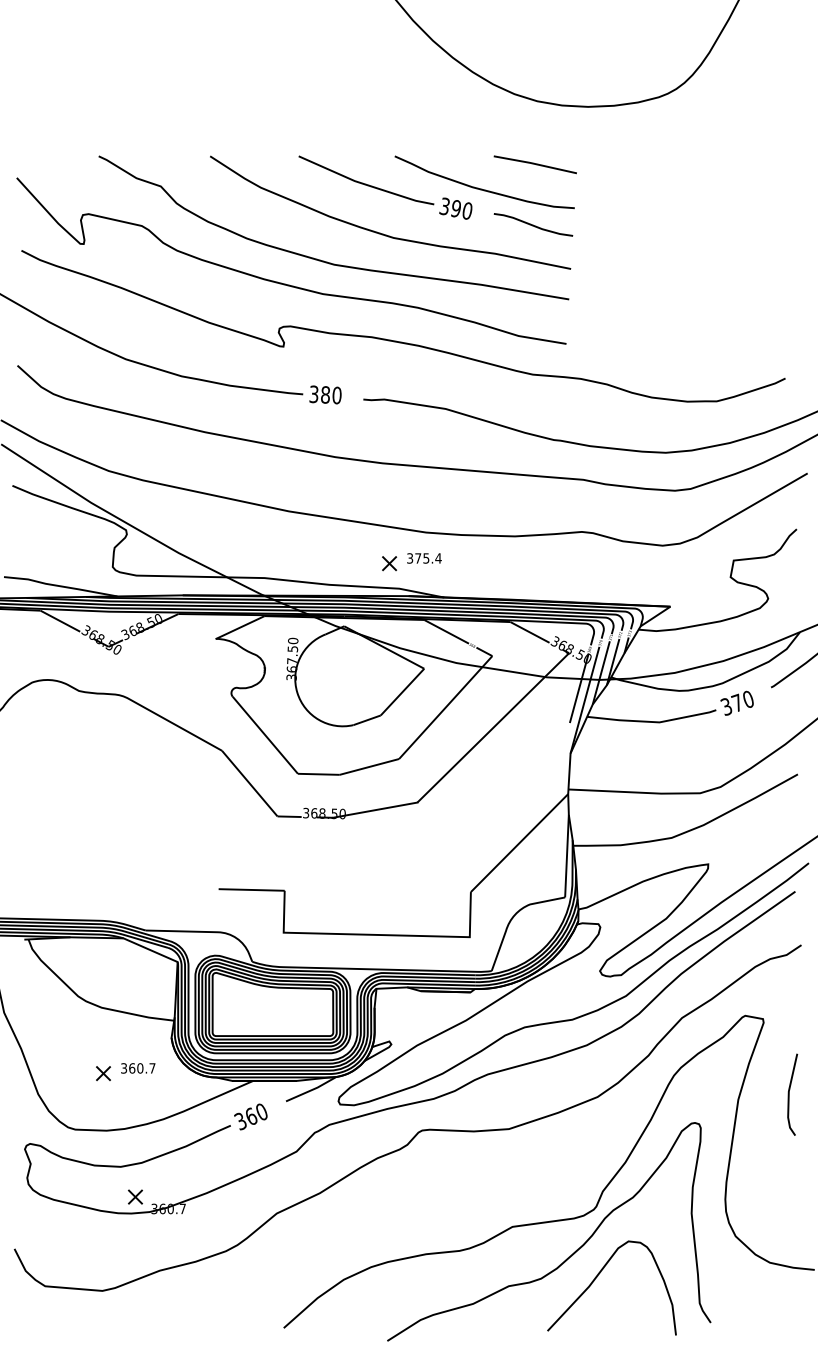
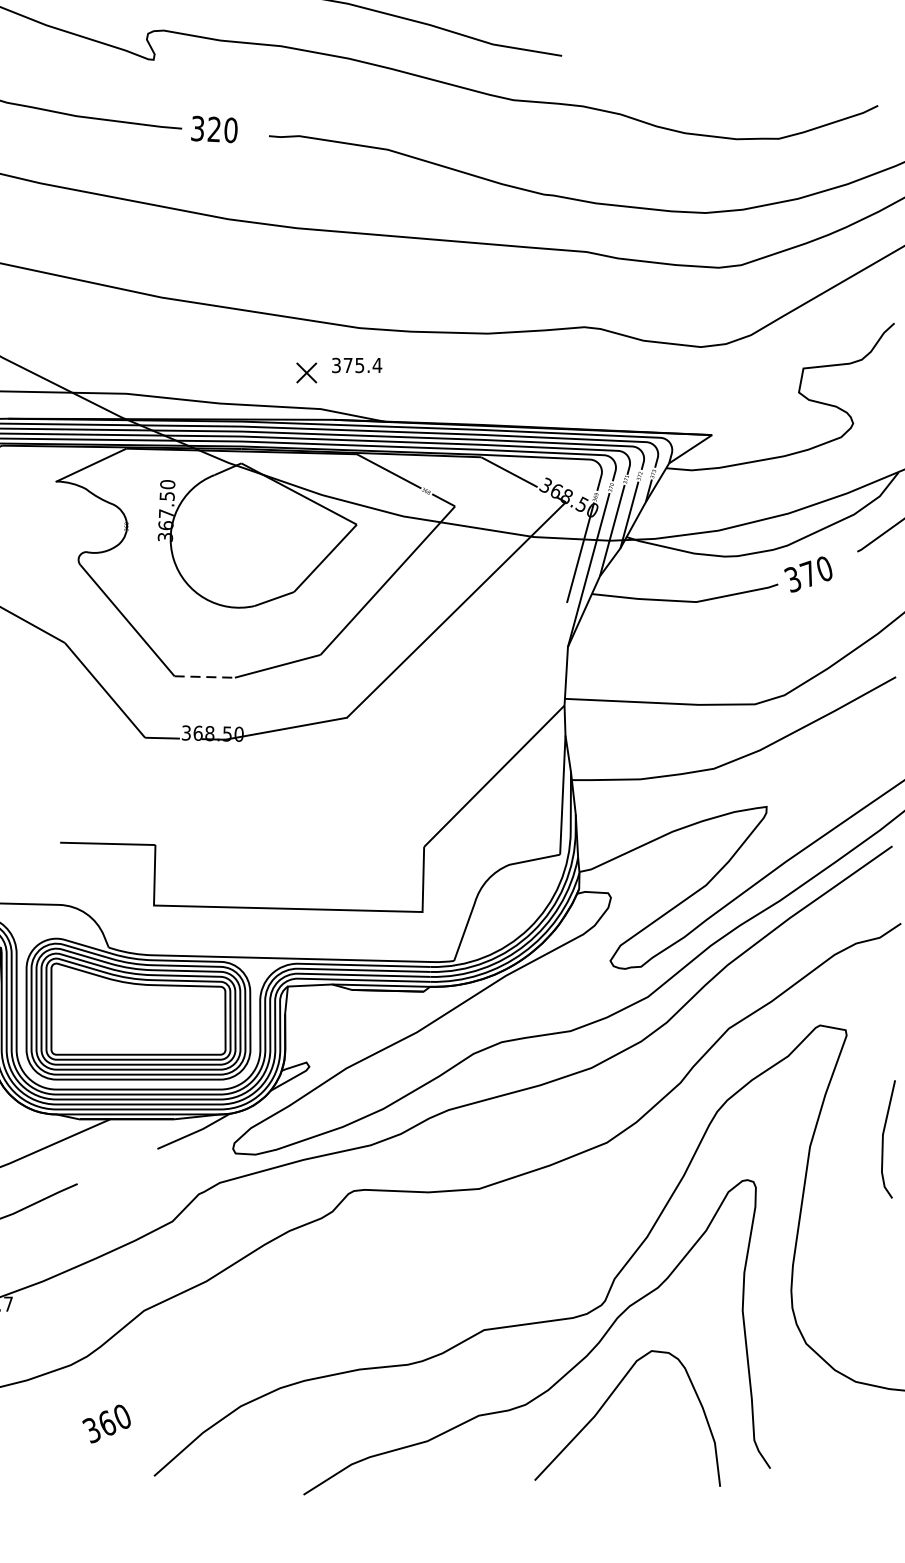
text: (324, 394) -> (212, 128), 380 -> 320
line: (318, 774) -> (204, 677), solid -> dashed
text: (250, 1116) -> (106, 1423), moved

